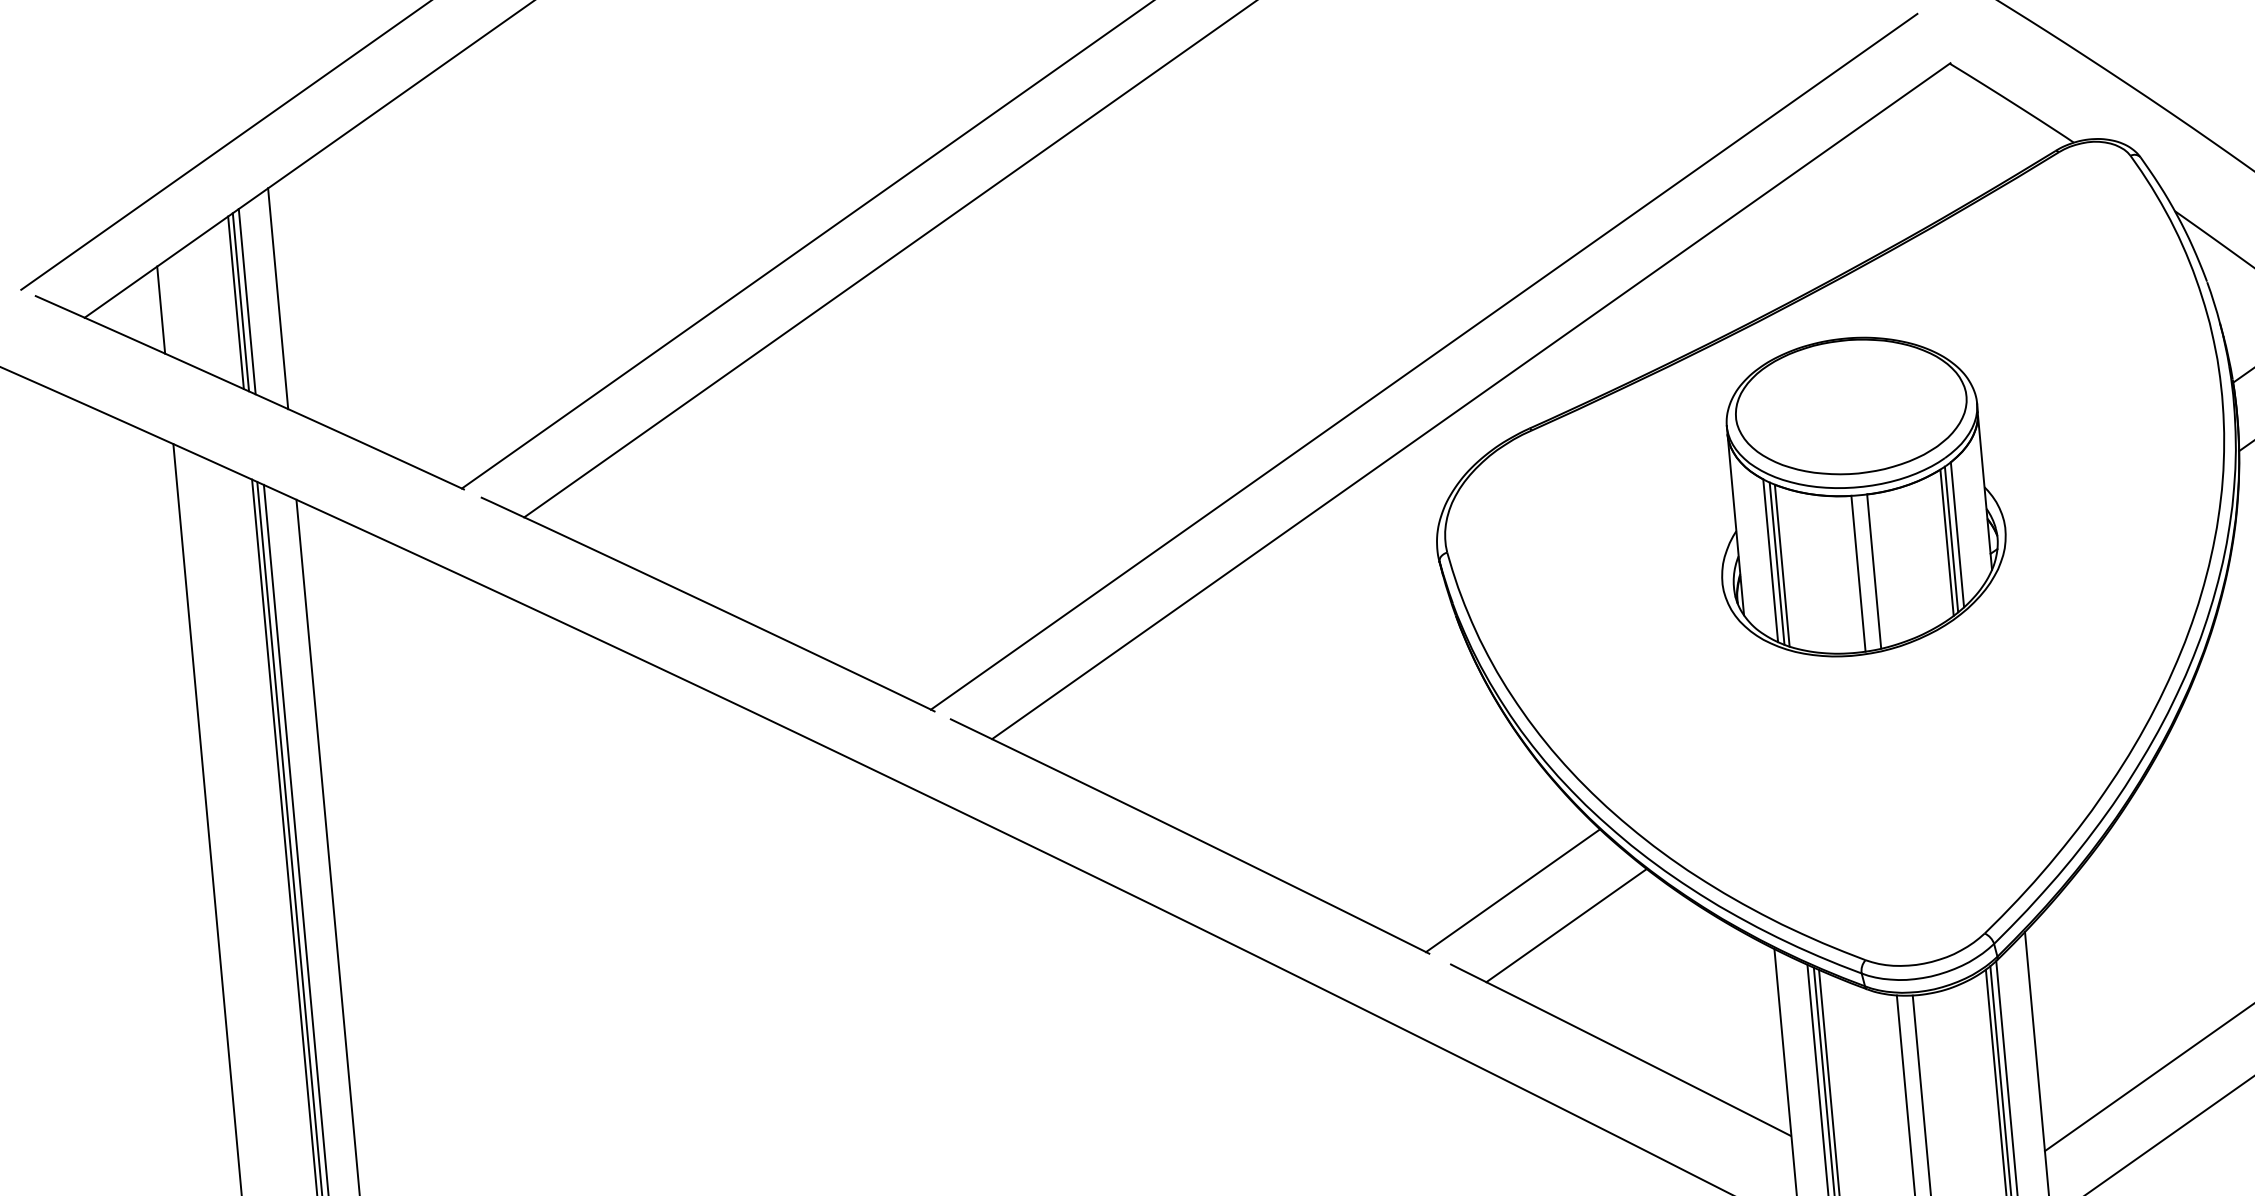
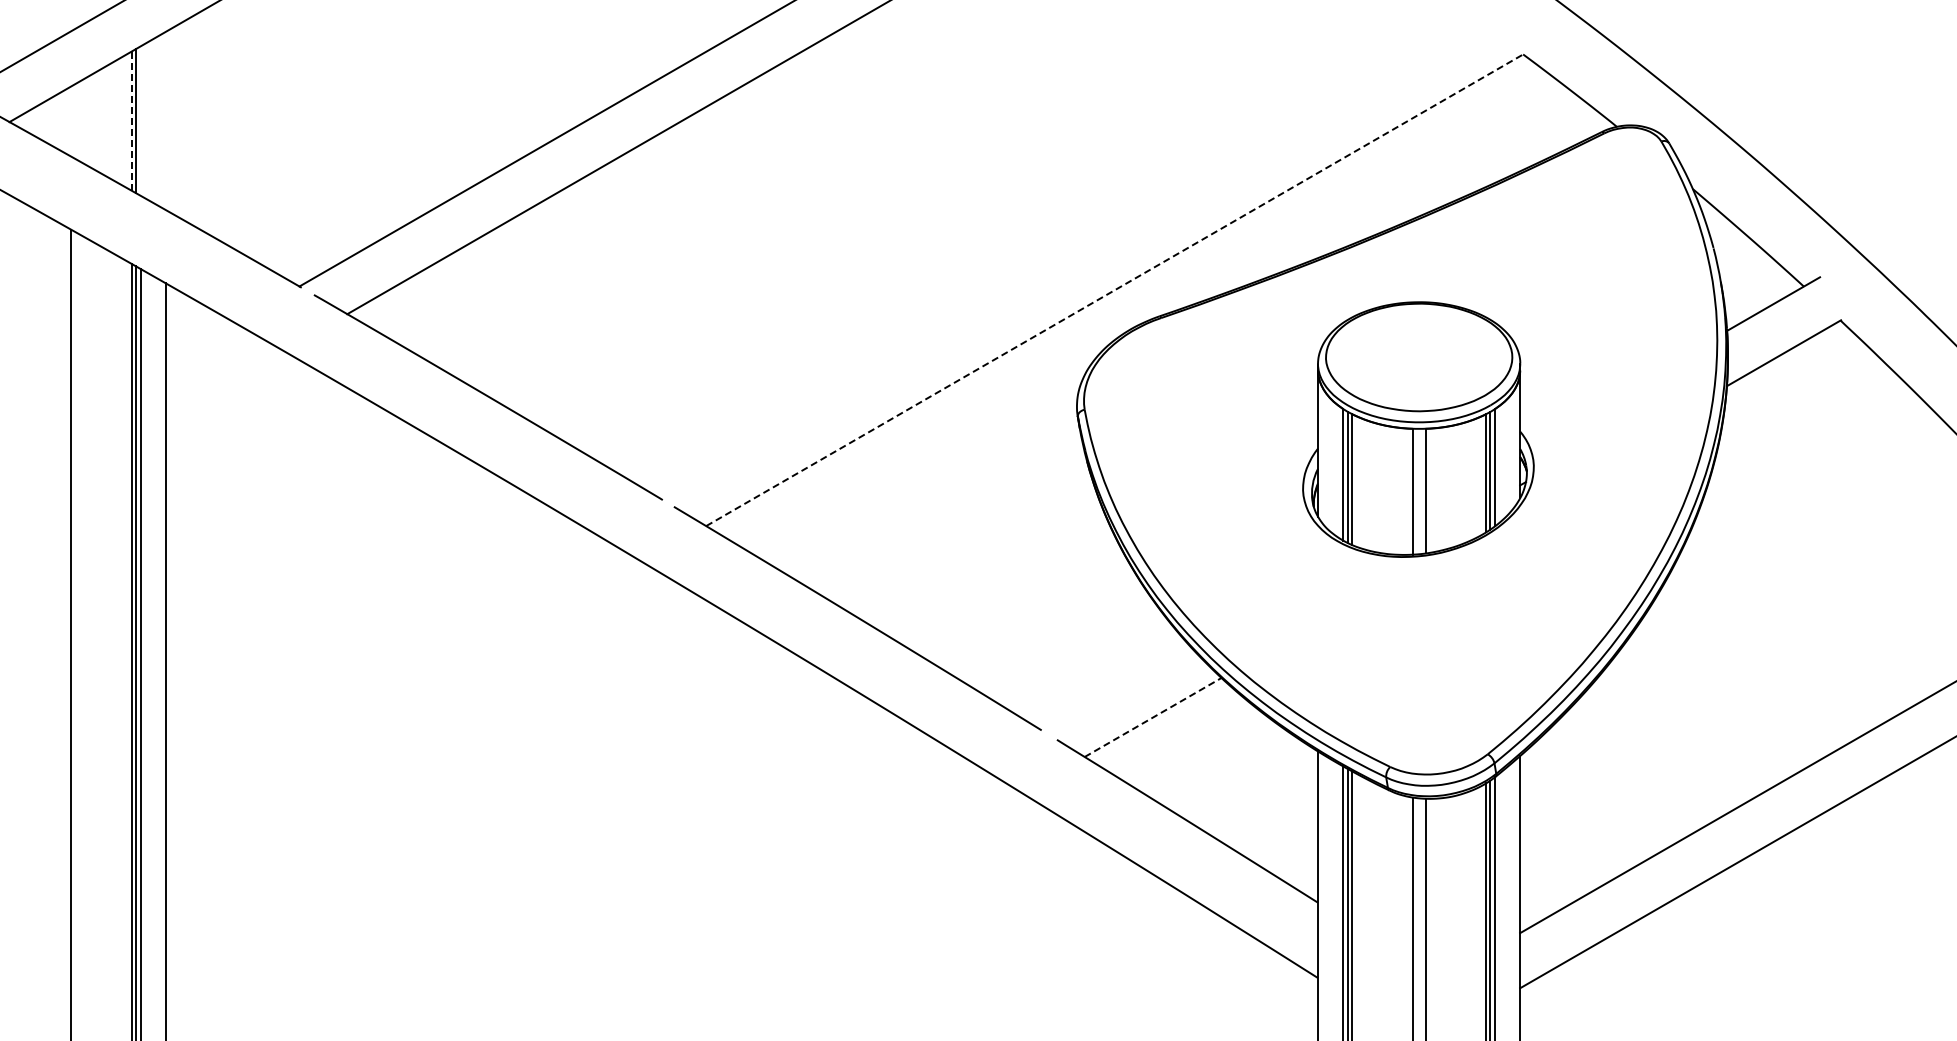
line: (278, 298) -> (166, 120), removed
line: (247, 300) -> (141, 120), removed
line: (235, 303) -> (131, 121), solid -> dashed
line: (161, 310) -> (71, 121), removed
line: (1423, 362) -> (1079, 255), removed
line: (1471, 401) -> (1115, 290), solid -> dashed
part: (1858, 496) -> (1418, 429), moved
line: (1512, 890) -> (1112, 685), removed
line: (1567, 925) -> (1153, 717), solid -> dashed

